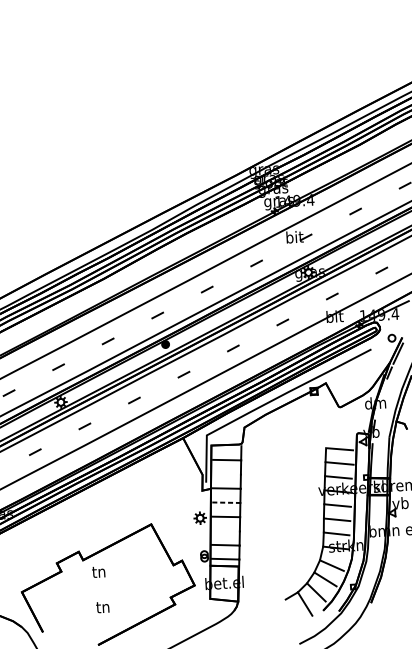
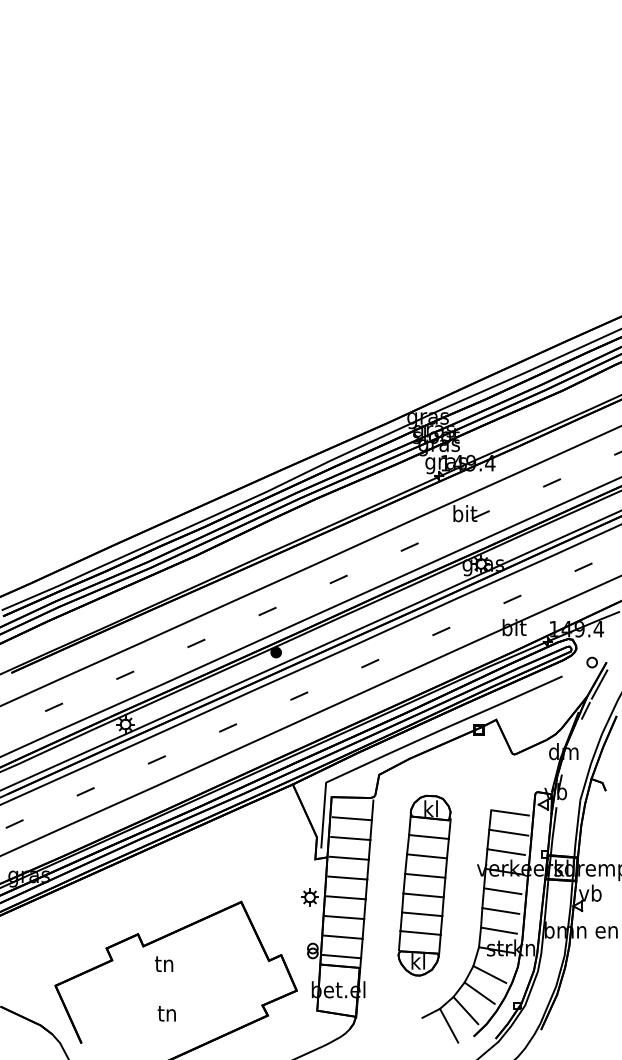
line: (226, 474) -> (350, 838), added
line: (226, 503) -> (347, 878), dashed -> solid
part: (281, 504) -> (424, 885), added
line: (225, 531) -> (344, 917), added

